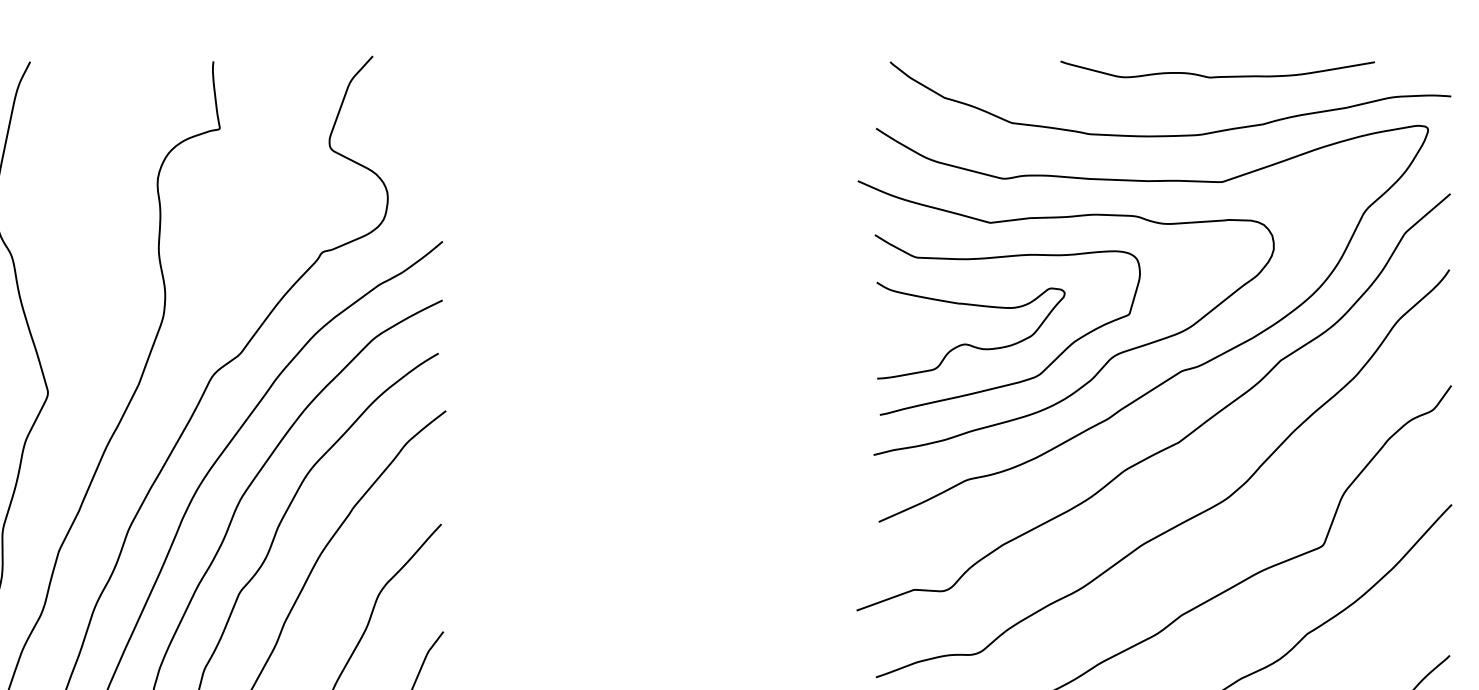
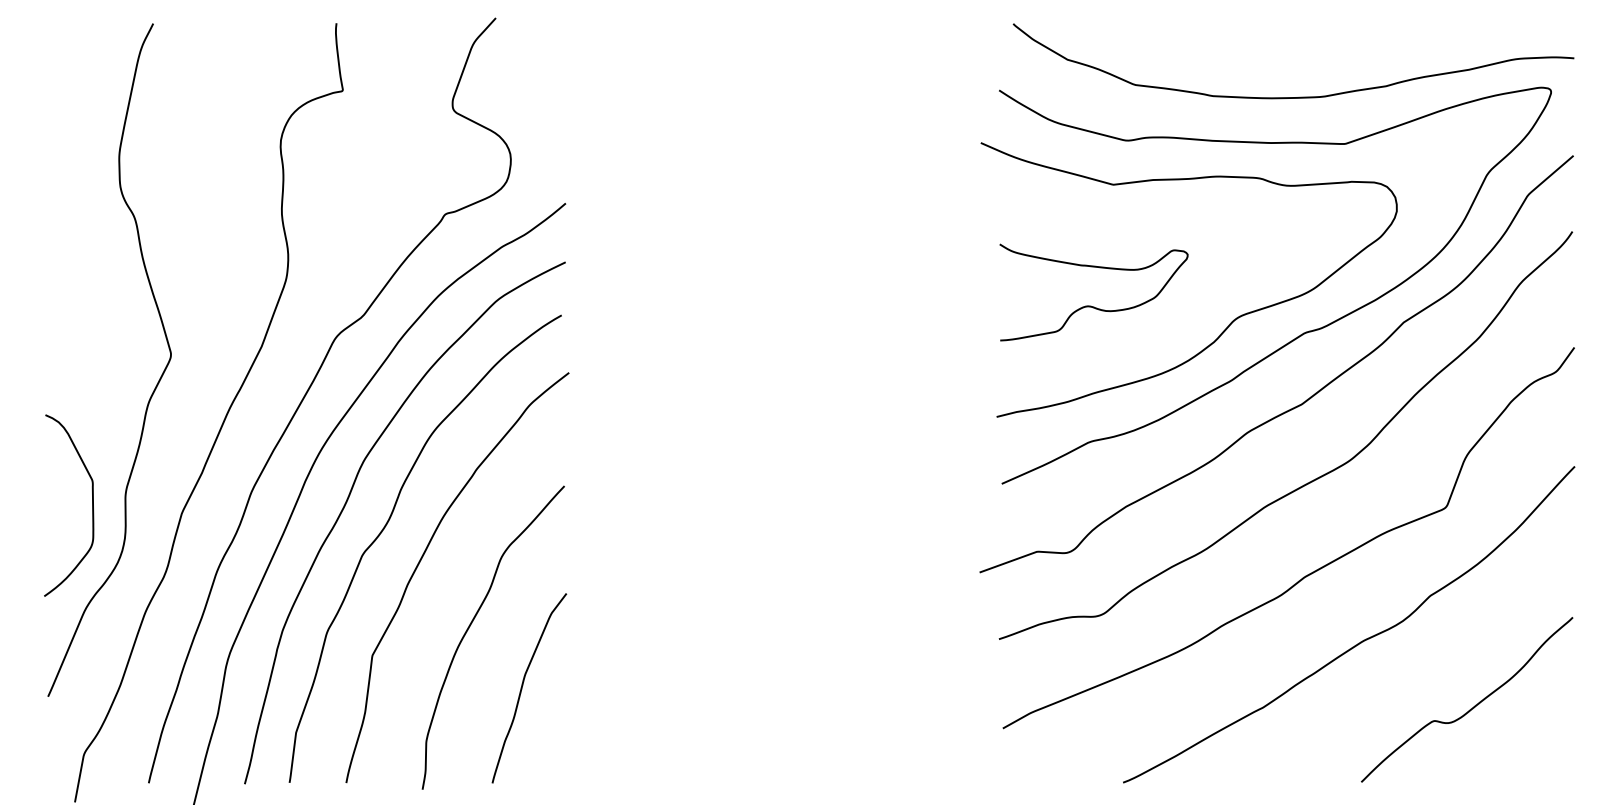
curve: (1217, 76) -> (1340, 38), removed
curve: (1047, 365) -> (1170, 327), removed

